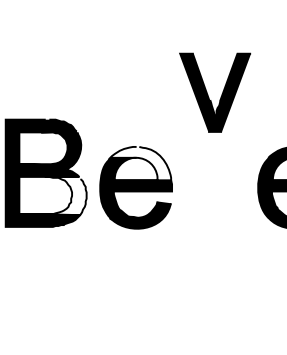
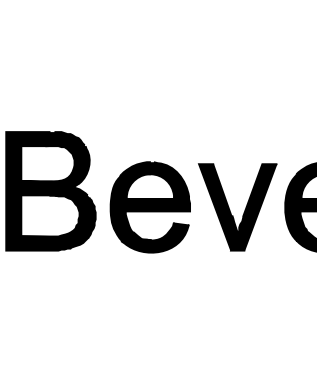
part: (221, 94) -> (244, 209), moved
fill: (140, 163) -> (155, 180), added
fill: (52, 195) -> (57, 215), added

